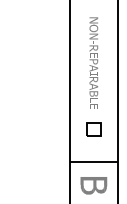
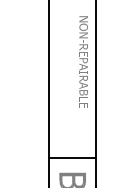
part: (93, 62) -> (83, 61), moved
part: (93, 129) -> (72, 125), removed

